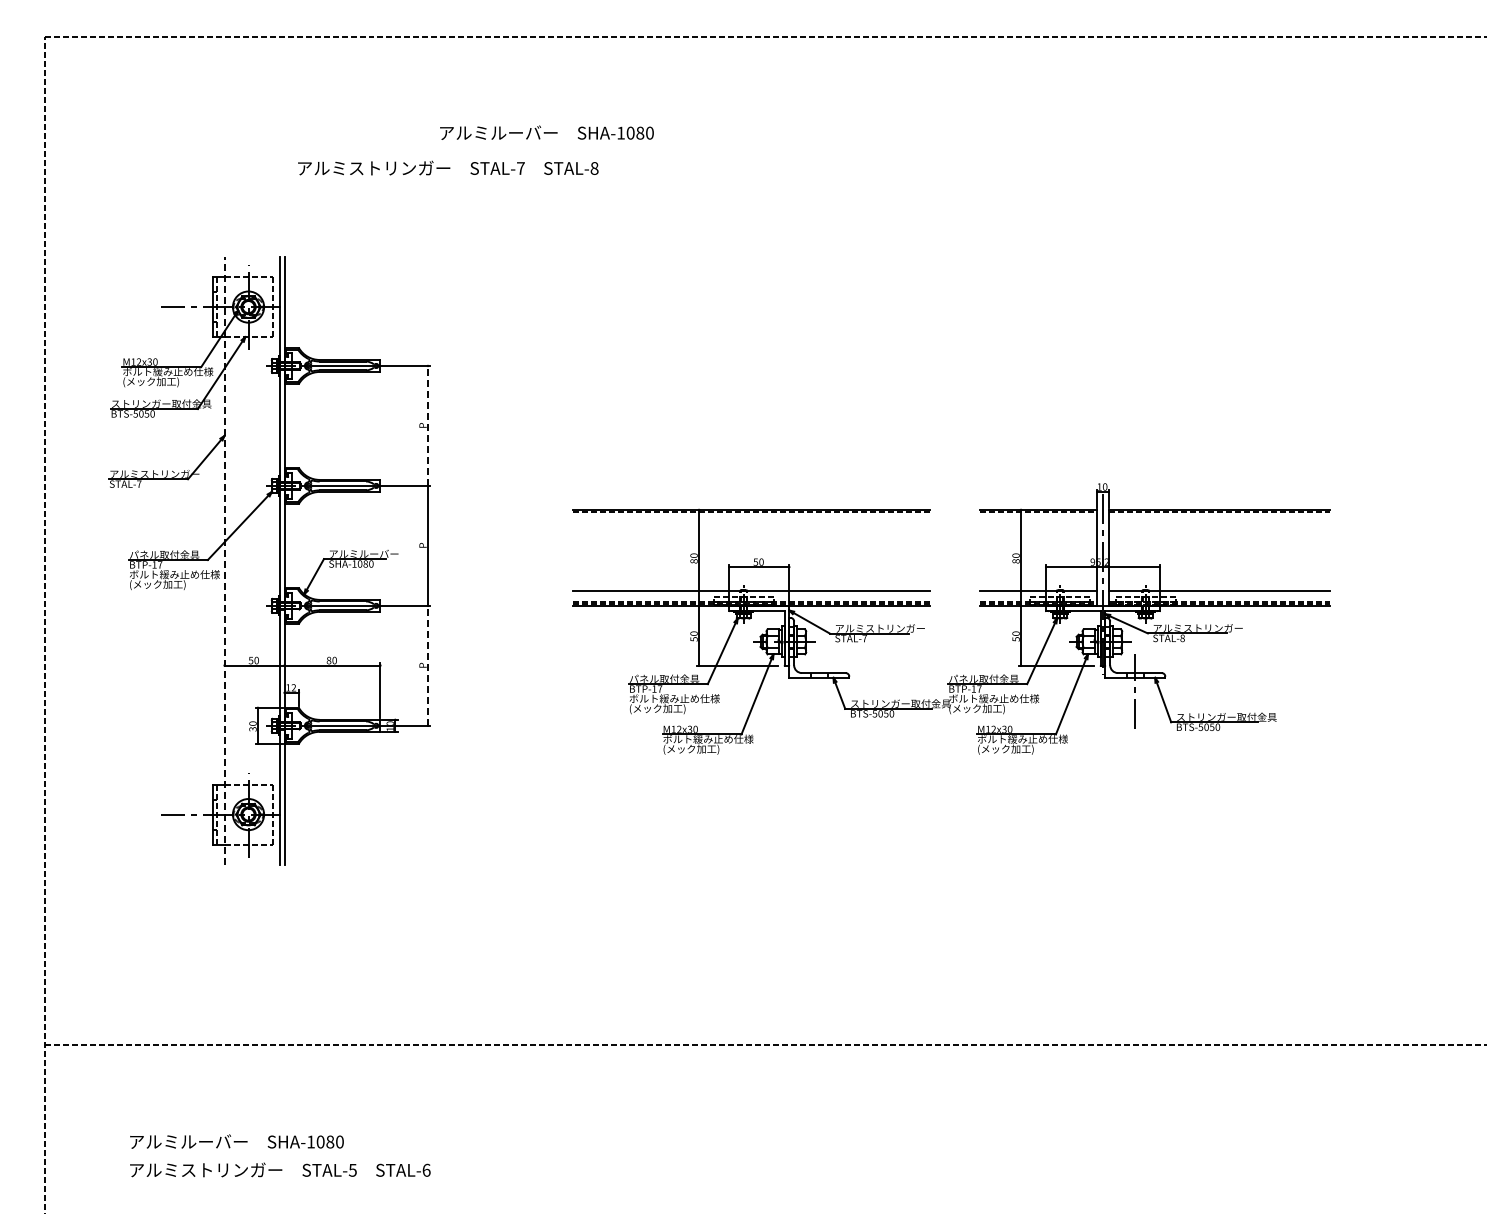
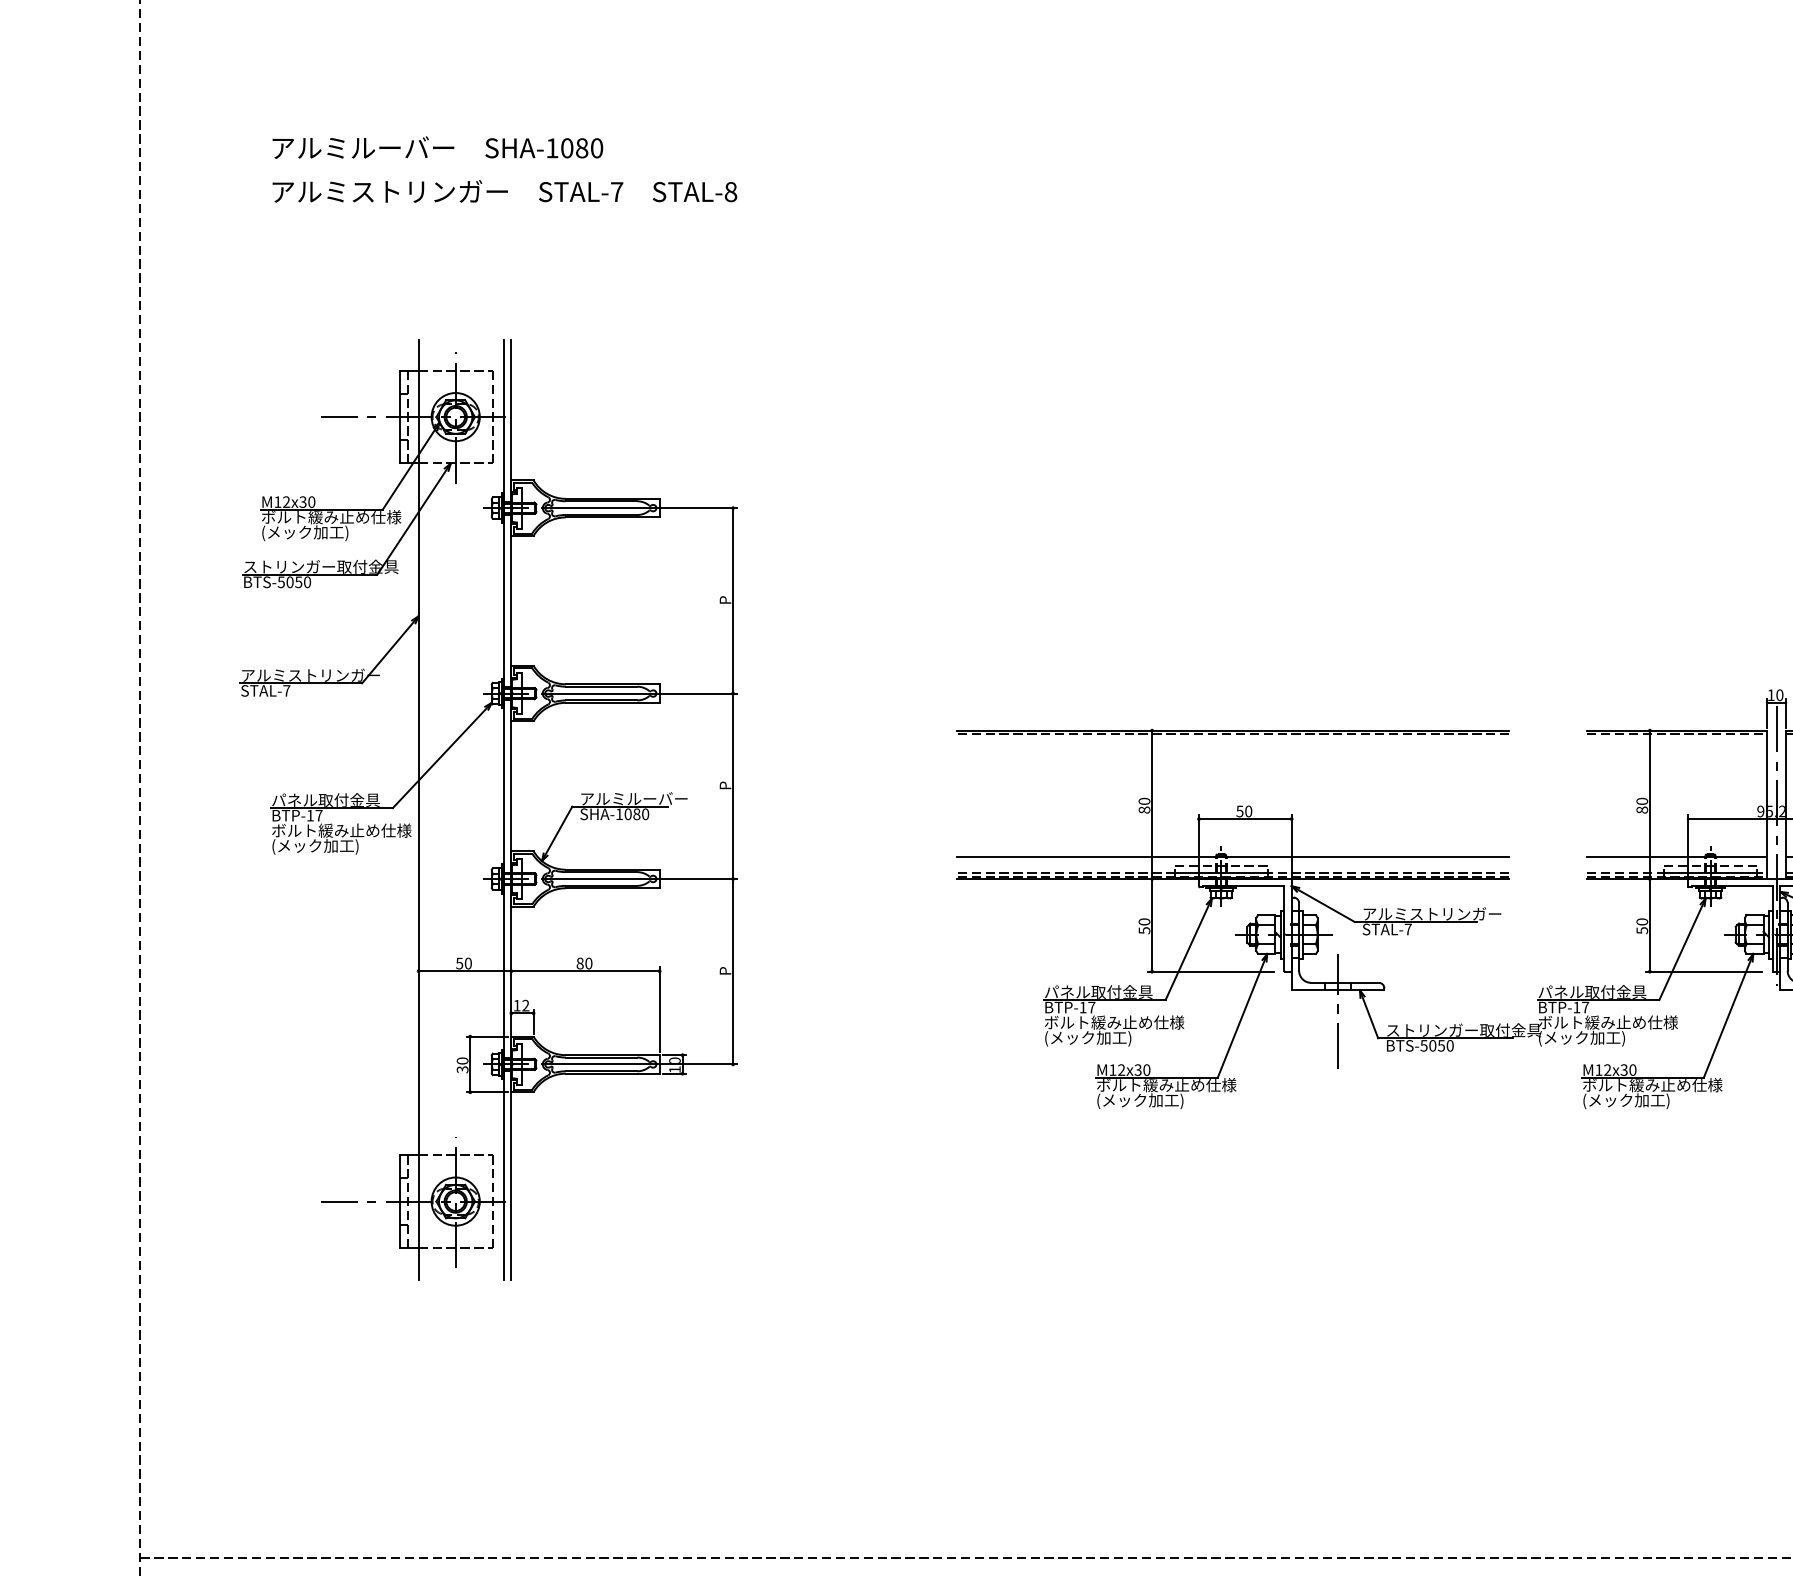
text: (546, 132) -> (437, 147), moved
text: (448, 167) -> (505, 190), moved
line: (427, 425) -> (732, 600), dashed -> solid
line: (224, 560) -> (418, 808), dashed -> solid
line: (427, 665) -> (732, 971), dashed -> solid
line: (819, 691) -> (1338, 1011), added

